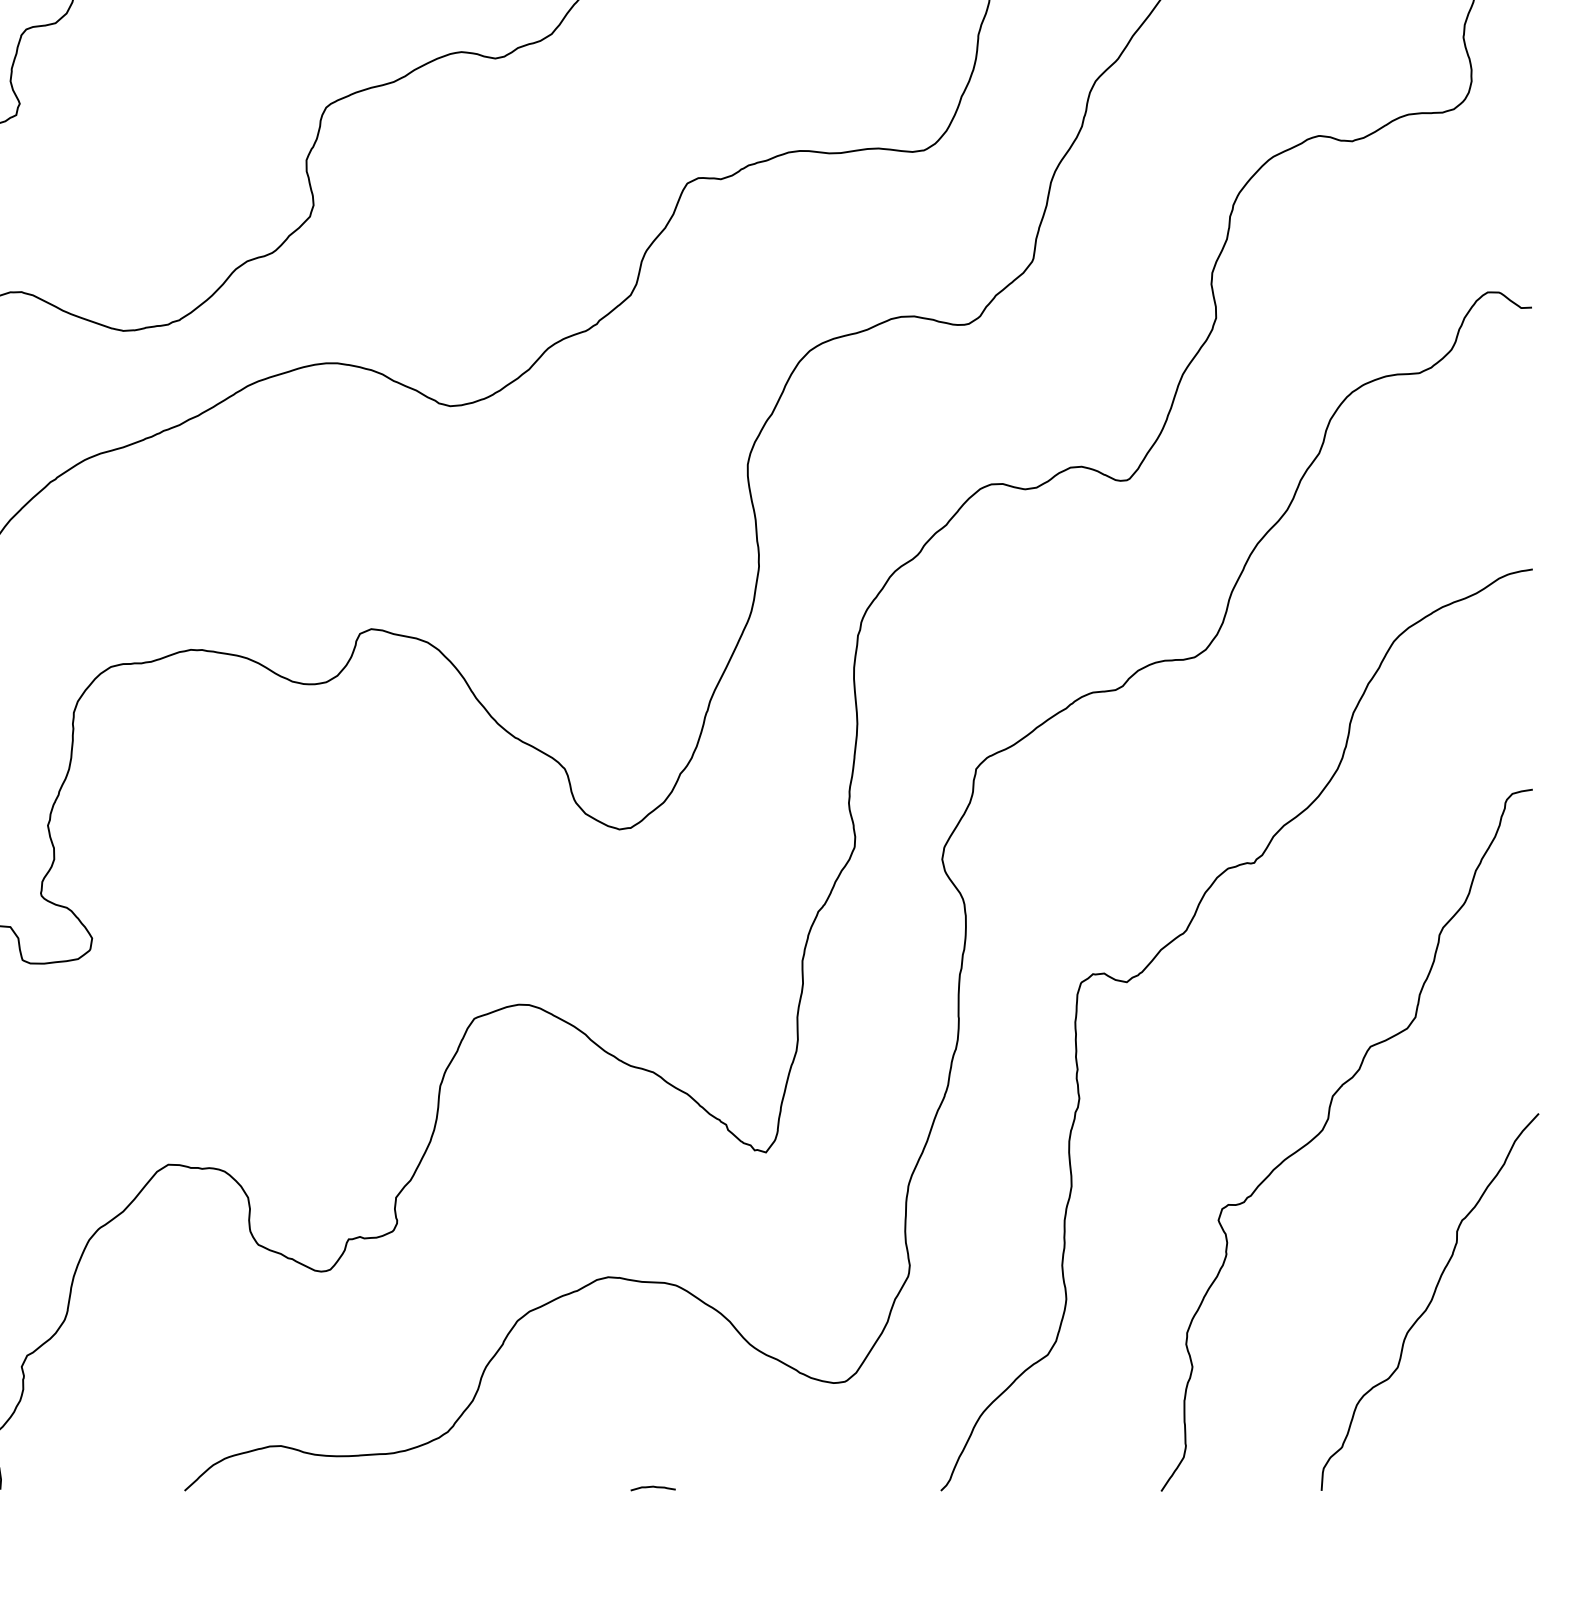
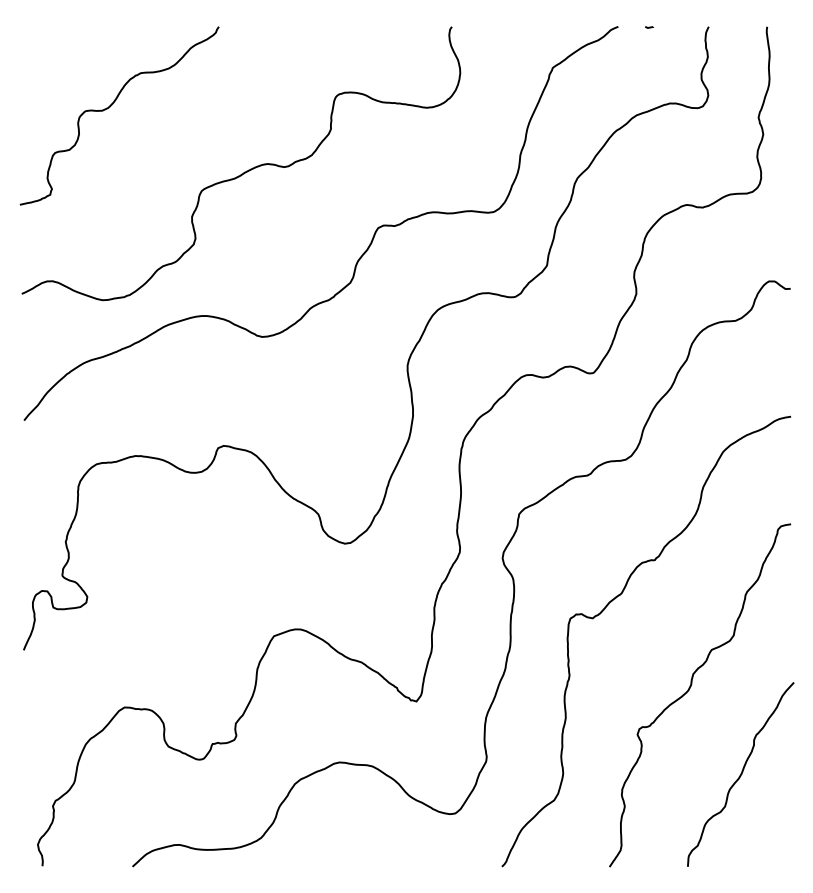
curve: (653, 1488) -> (361, 865), removed

